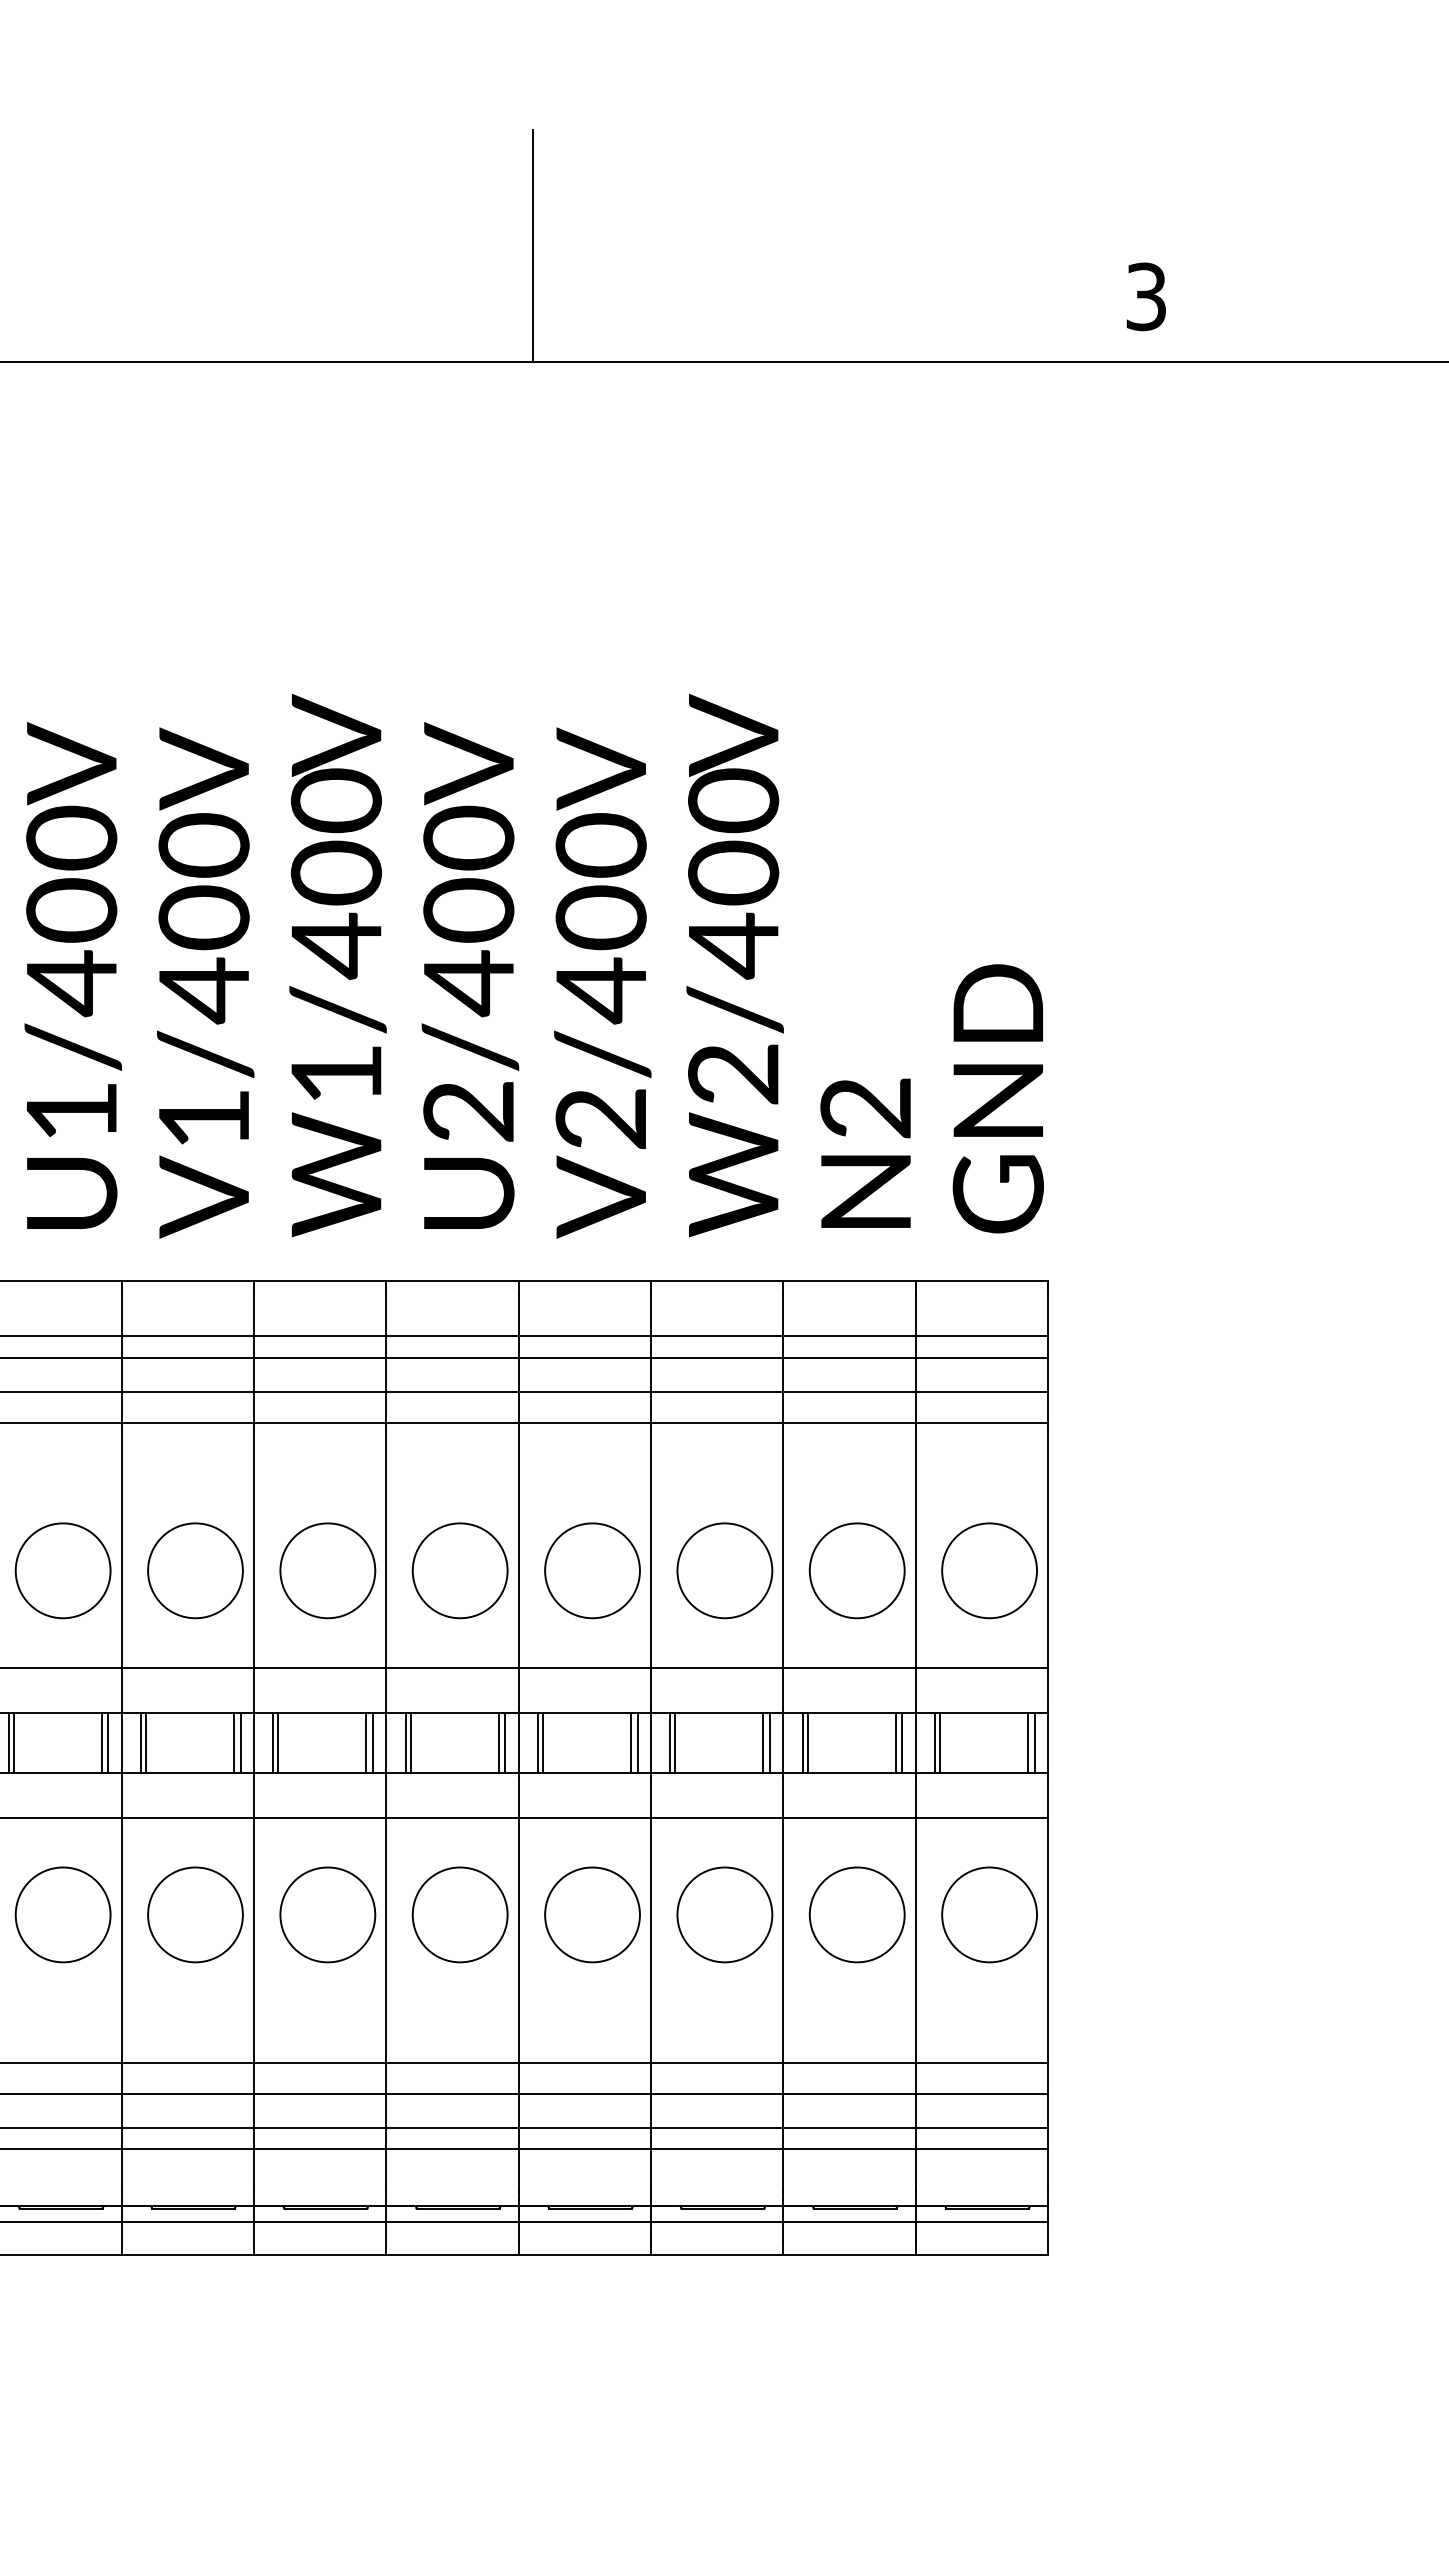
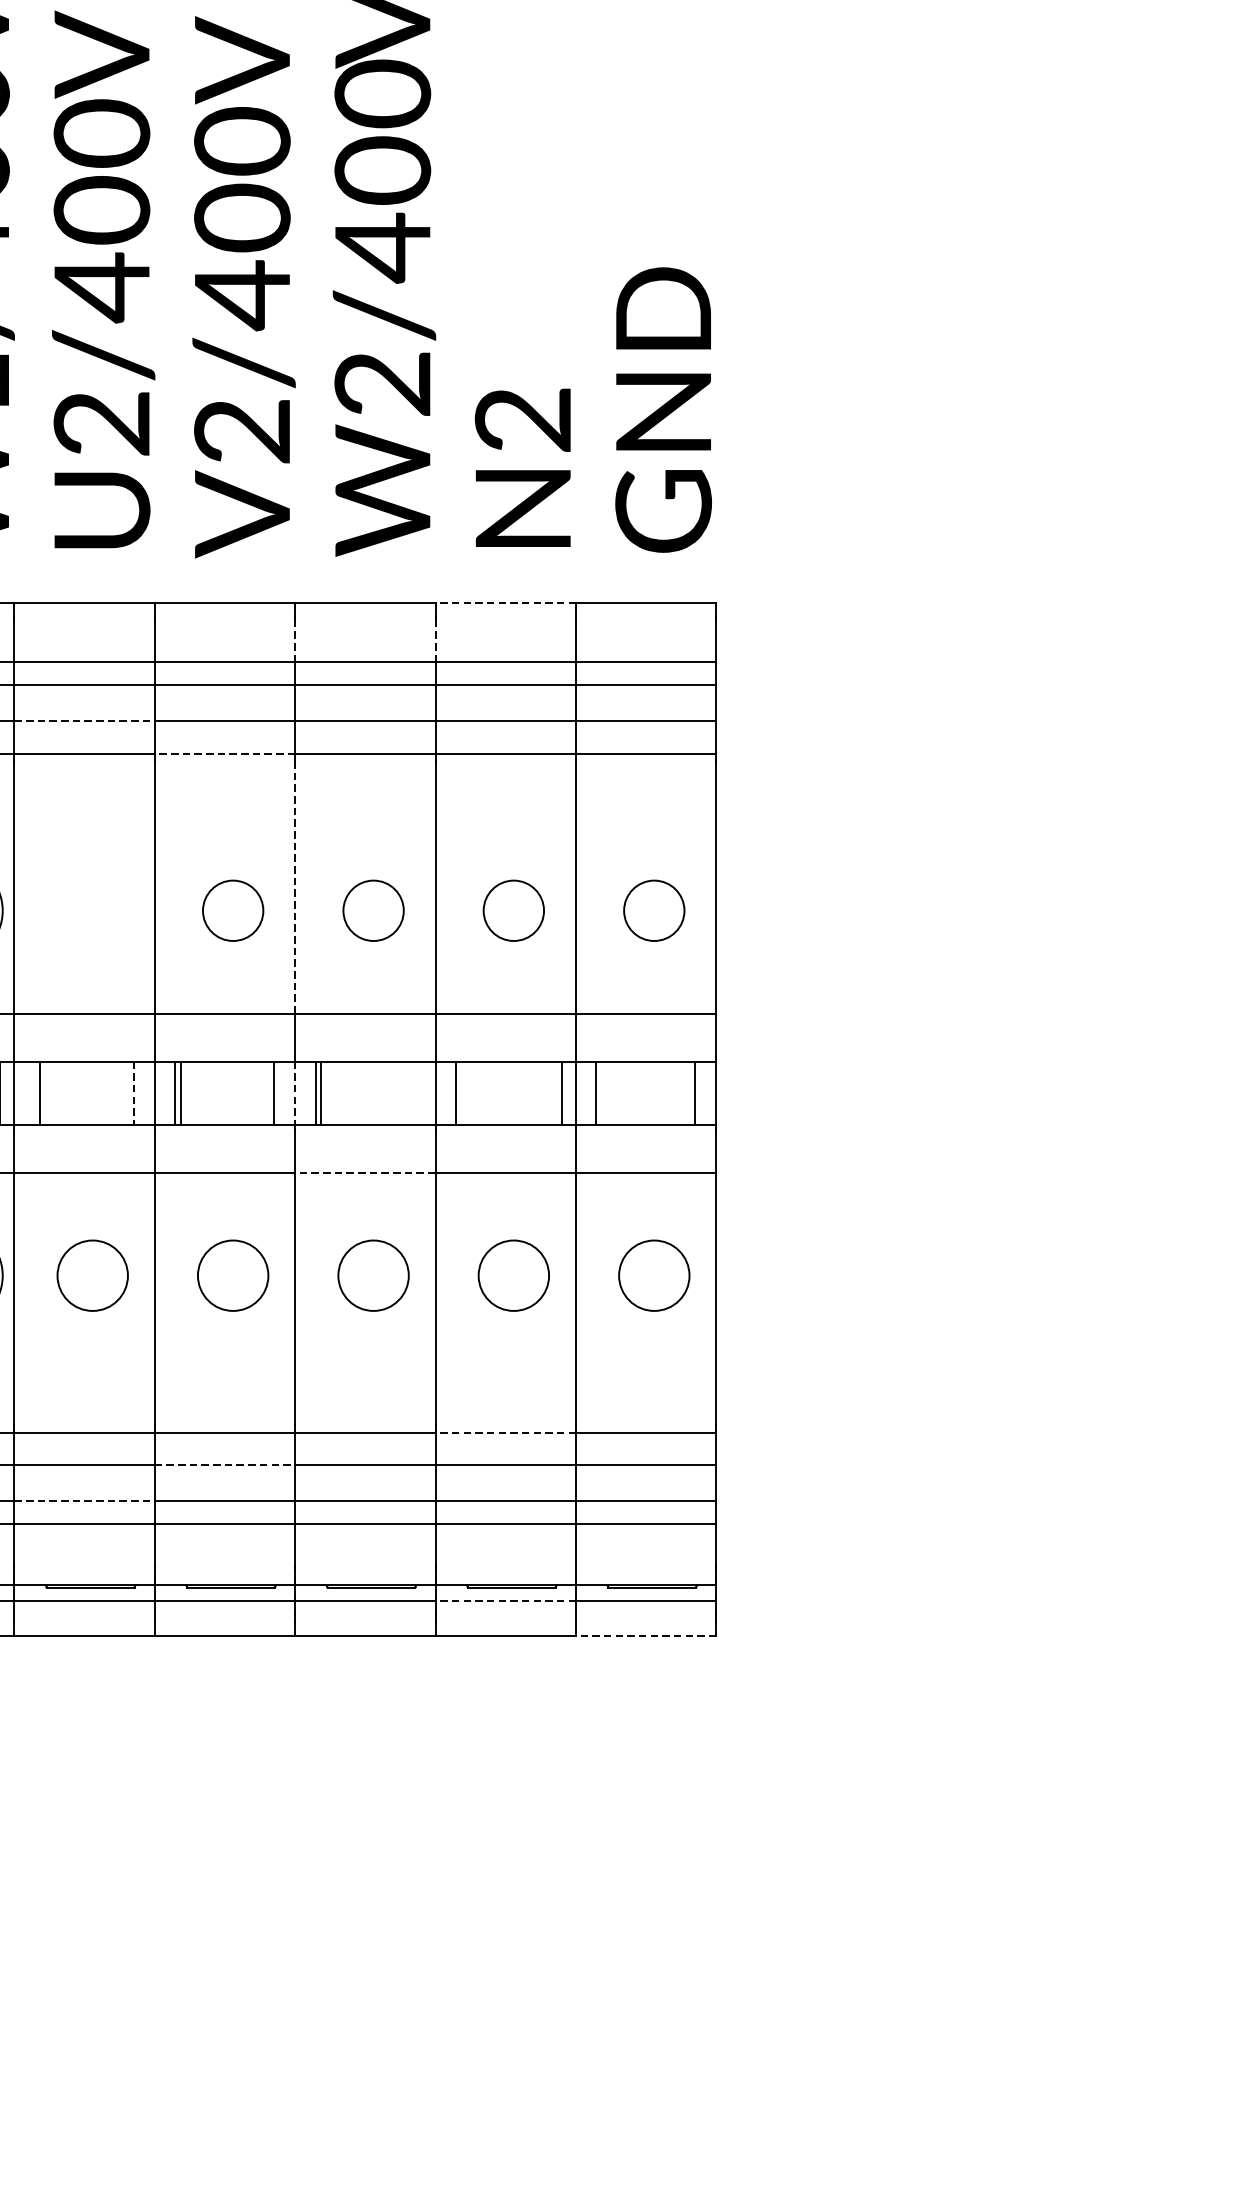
line: (849, 1280) -> (505, 602), solid -> dashed
line: (651, 1316) -> (295, 640), solid -> dashed
line: (783, 1316) -> (435, 640), solid -> dashed
line: (452, 1392) -> (84, 721), solid -> dashed
line: (584, 1422) -> (224, 753), solid -> dashed
line: (651, 1549) -> (295, 888), solid -> dashed
circle: (459, 1570) -> (92, 910), removed
circle: (592, 1570) -> (233, 910), size x0.6
circle: (724, 1570) -> (373, 910), size x0.6
circle: (856, 1570) -> (513, 910), size x0.6
circle: (989, 1570) -> (654, 910), size x0.6
line: (405, 1742) -> (34, 1092), removed
line: (498, 1742) -> (133, 1092), solid -> dashed
line: (505, 1742) -> (140, 1092), removed
line: (637, 1742) -> (280, 1092), removed
line: (651, 1742) -> (295, 1092), solid -> dashed
line: (763, 1742) -> (414, 1092), removed
line: (770, 1742) -> (421, 1092), removed
line: (807, 1742) -> (461, 1092), removed
line: (895, 1742) -> (554, 1092), removed
line: (939, 1742) -> (601, 1092), removed
line: (1034, 1742) -> (701, 1092), removed
line: (716, 1817) -> (364, 1172), solid -> dashed
circle: (459, 1914) -> (92, 1275), size x0.7
circle: (592, 1914) -> (233, 1275), size x0.7
circle: (724, 1914) -> (373, 1275), size x0.7
circle: (856, 1914) -> (513, 1275), size x0.7
circle: (989, 1914) -> (654, 1275), size x0.7
line: (849, 2063) -> (505, 1433), solid -> dashed
line: (585, 2093) -> (225, 1465), solid -> dashed
line: (452, 2127) -> (84, 1501), solid -> dashed
line: (849, 2221) -> (505, 1600), solid -> dashed
line: (981, 2254) -> (645, 1635), solid -> dashed

